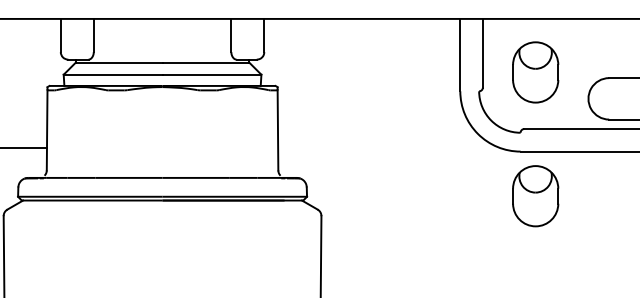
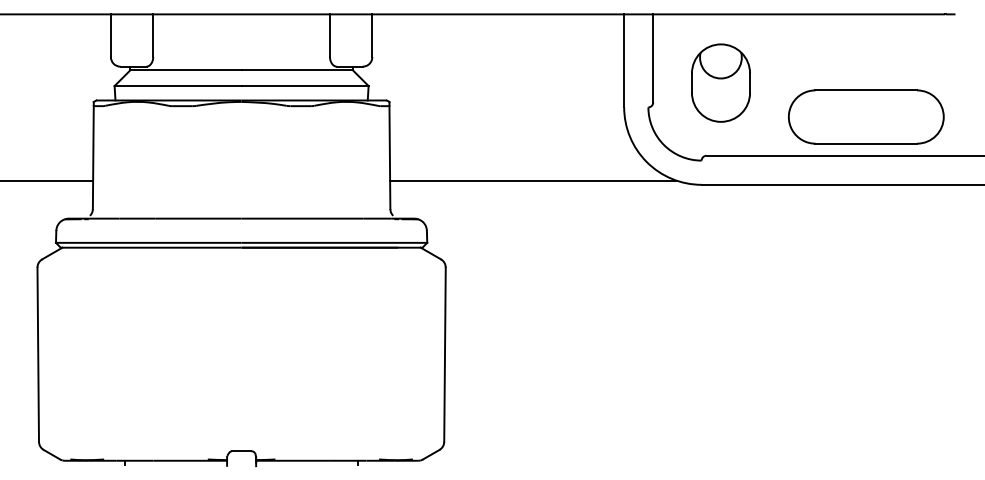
line: (389, 148) -> (533, 180), added
part: (535, 195) -> (720, 241), removed

